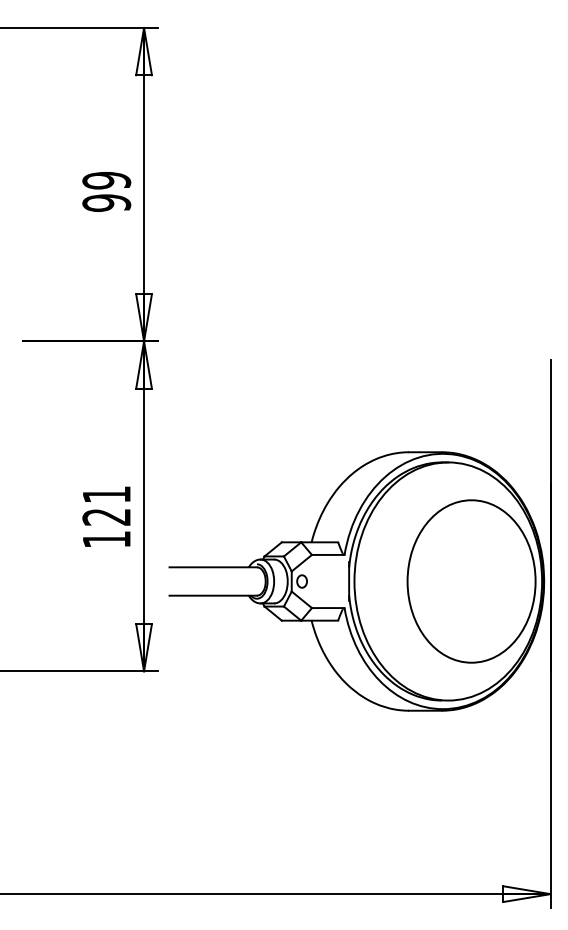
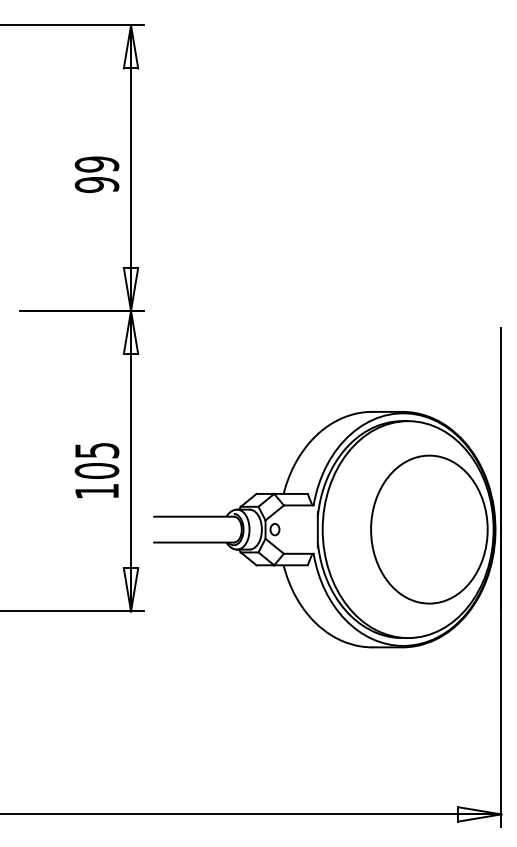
text: (106, 505) -> (96, 460), 121 -> 105

